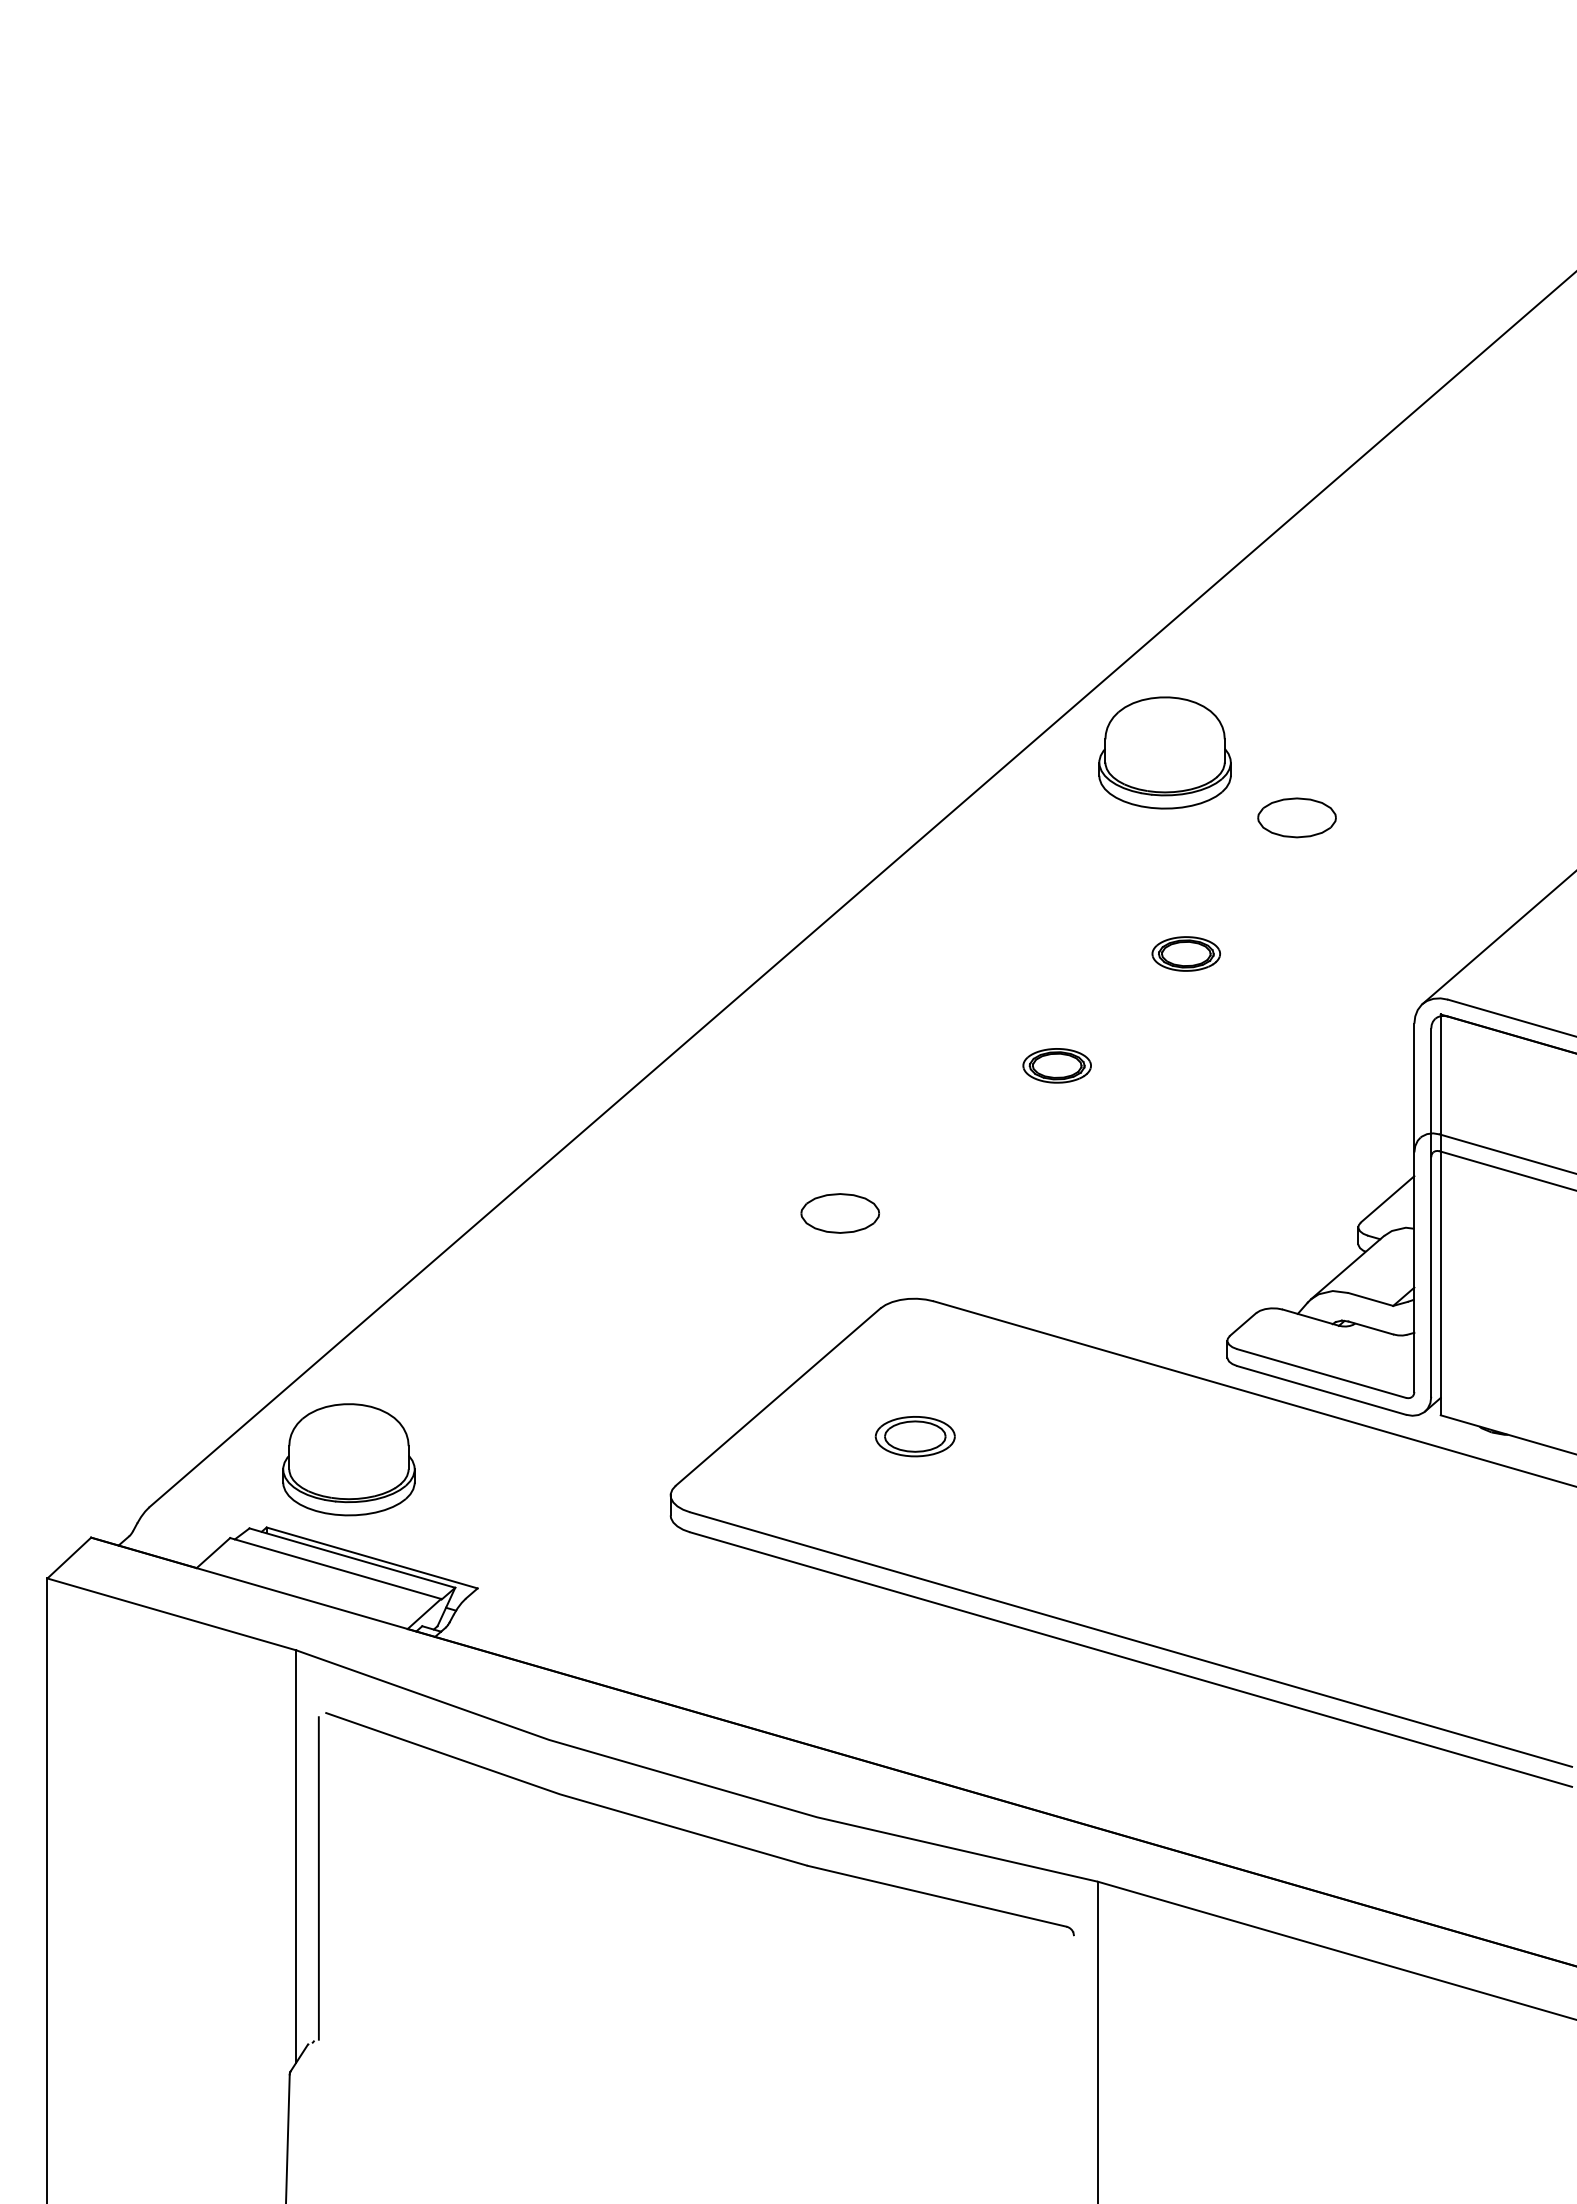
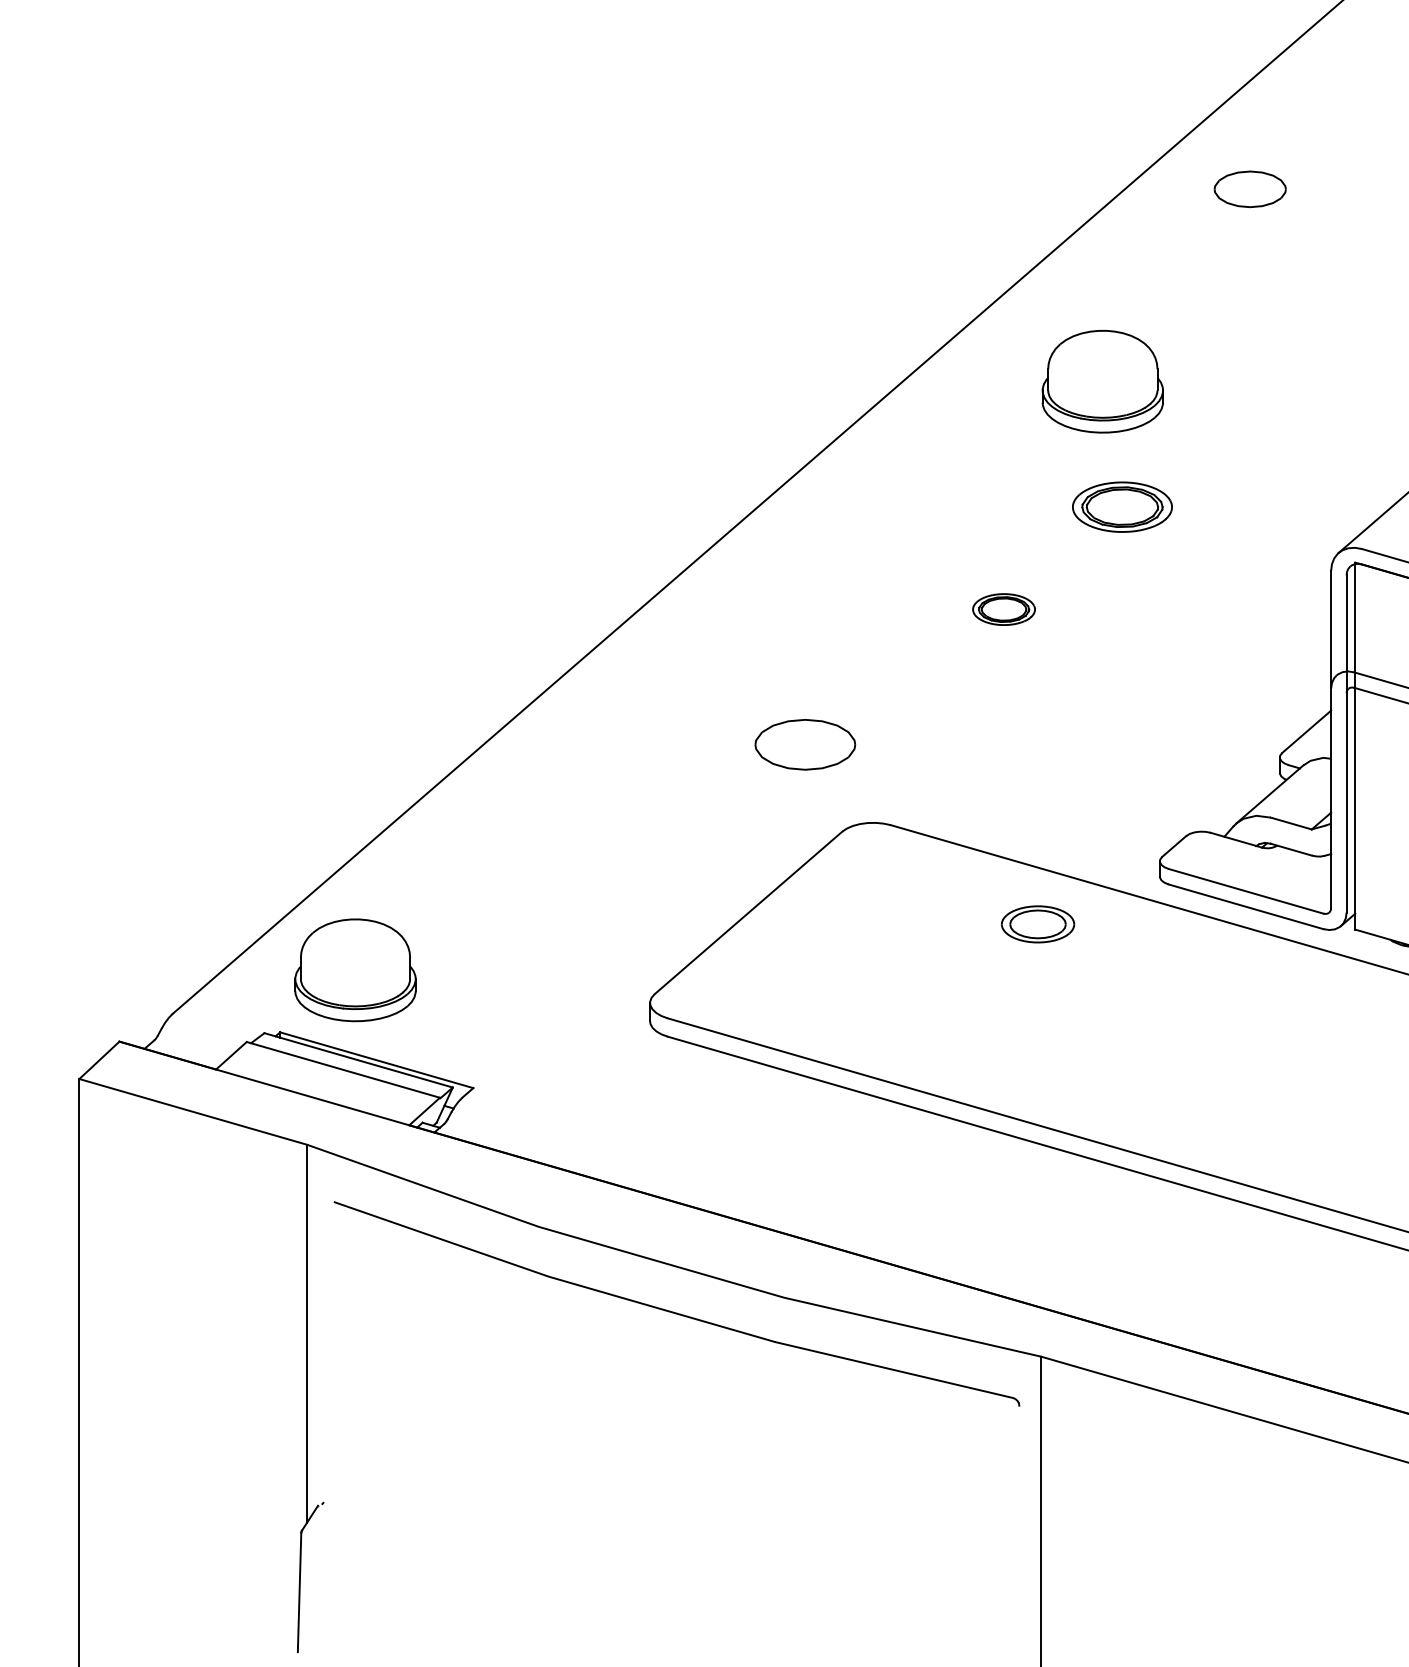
part: (1164, 752) -> (1102, 381), moved
part: (1296, 817) -> (1249, 188), moved
part: (1185, 953) -> (1121, 506), size x1.6
part: (840, 1213) -> (805, 744), size x1.4
part: (914, 1436) -> (1037, 924), moved
line: (318, 1878) -> (327, 1353), removed

